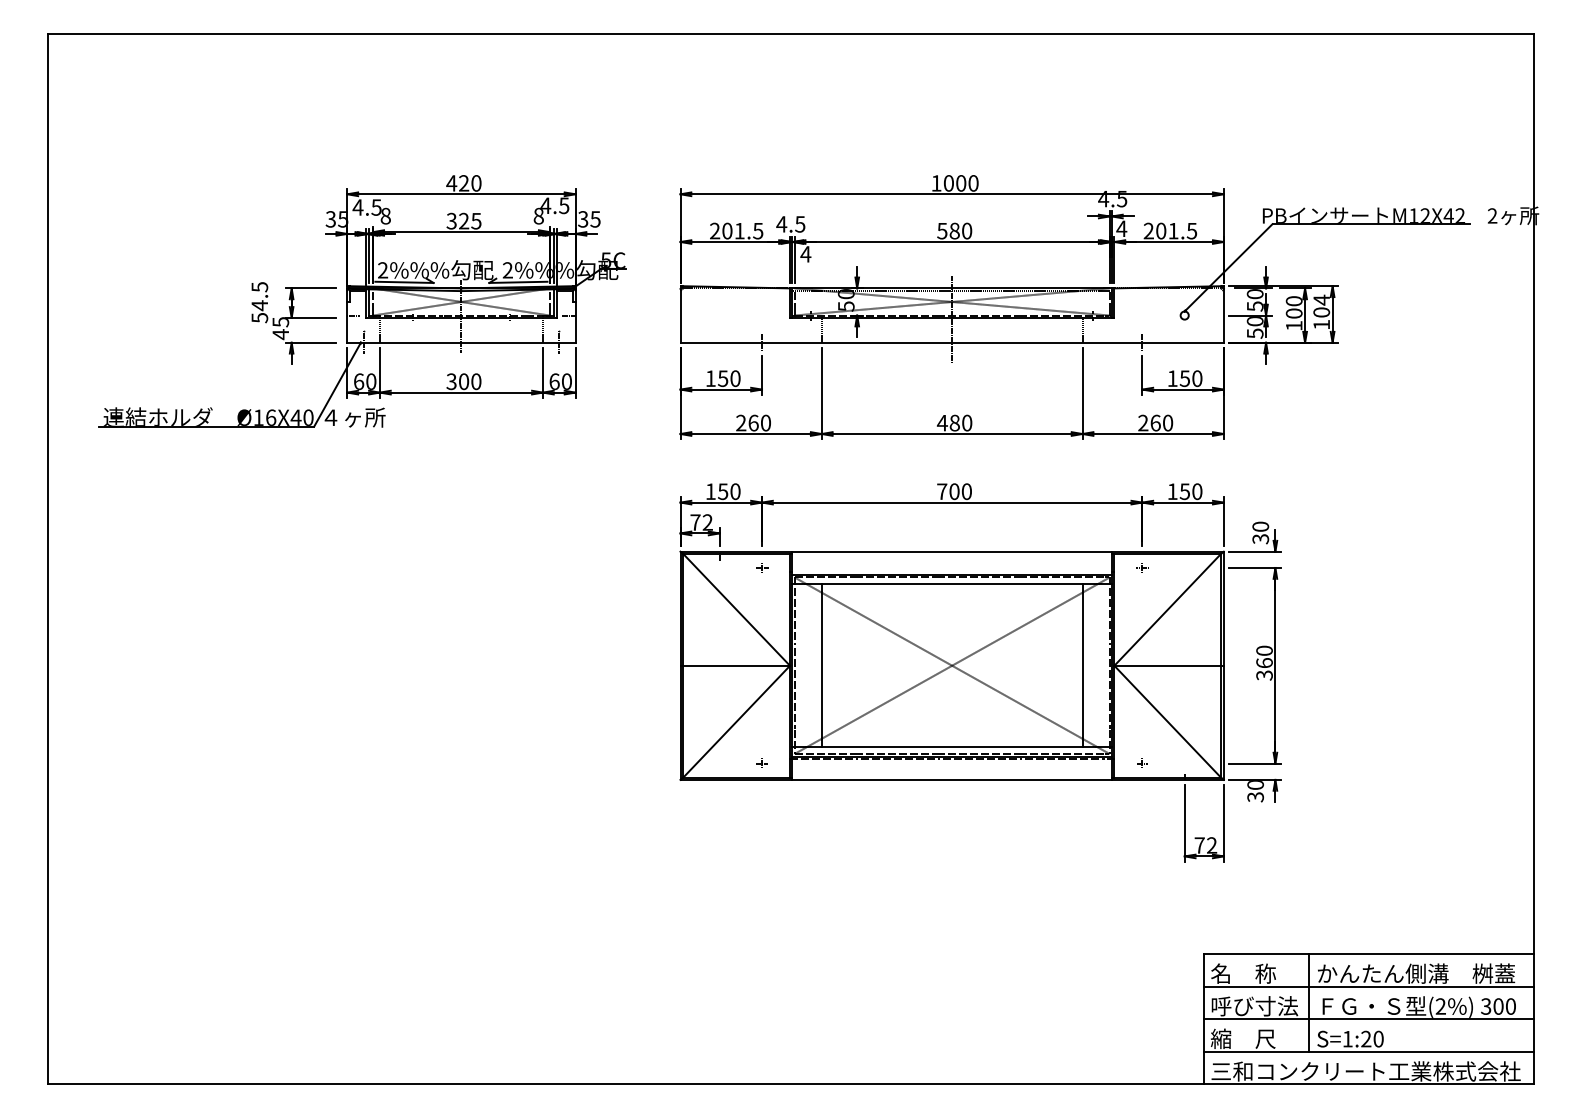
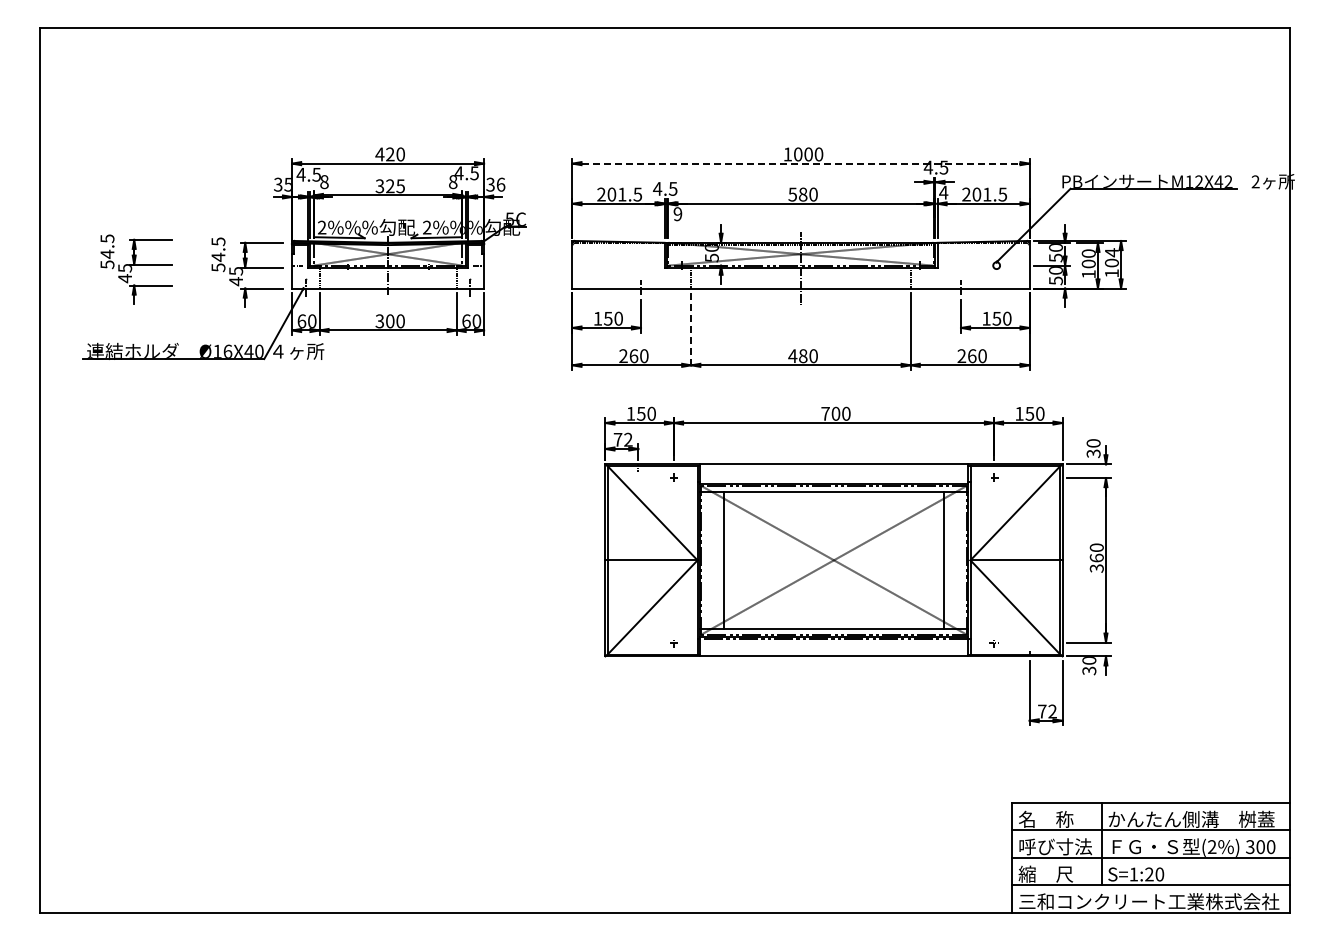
line: (952, 194) -> (801, 163), solid -> dashed
text: (595, 219) -> (500, 184), 35 -> 36
text: (805, 254) -> (677, 214), 4 -> 9
part: (162, 320) -> (136, 269), added
line: (822, 394) -> (691, 332), solid -> dashed
part: (980, 671) -> (857, 565), moved

